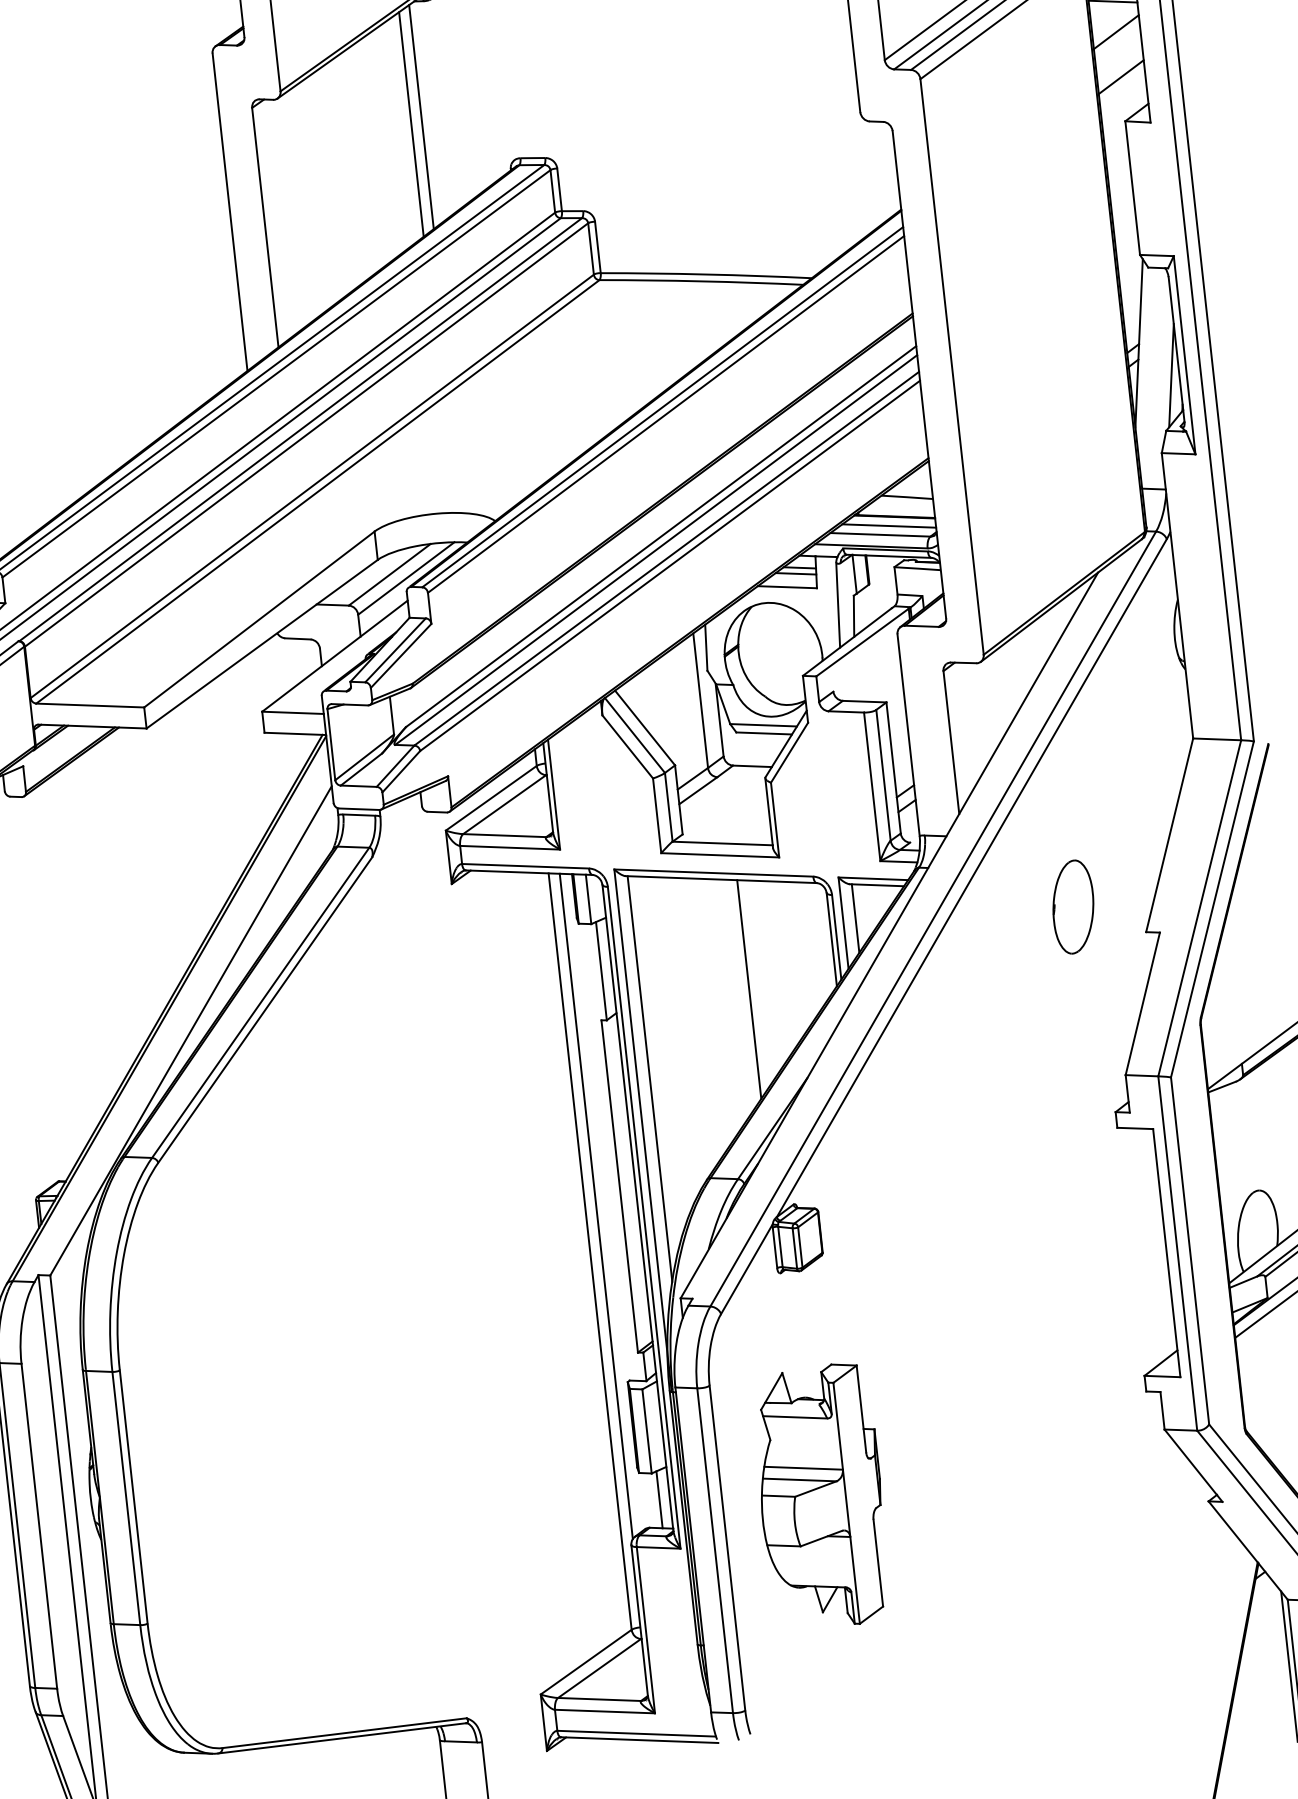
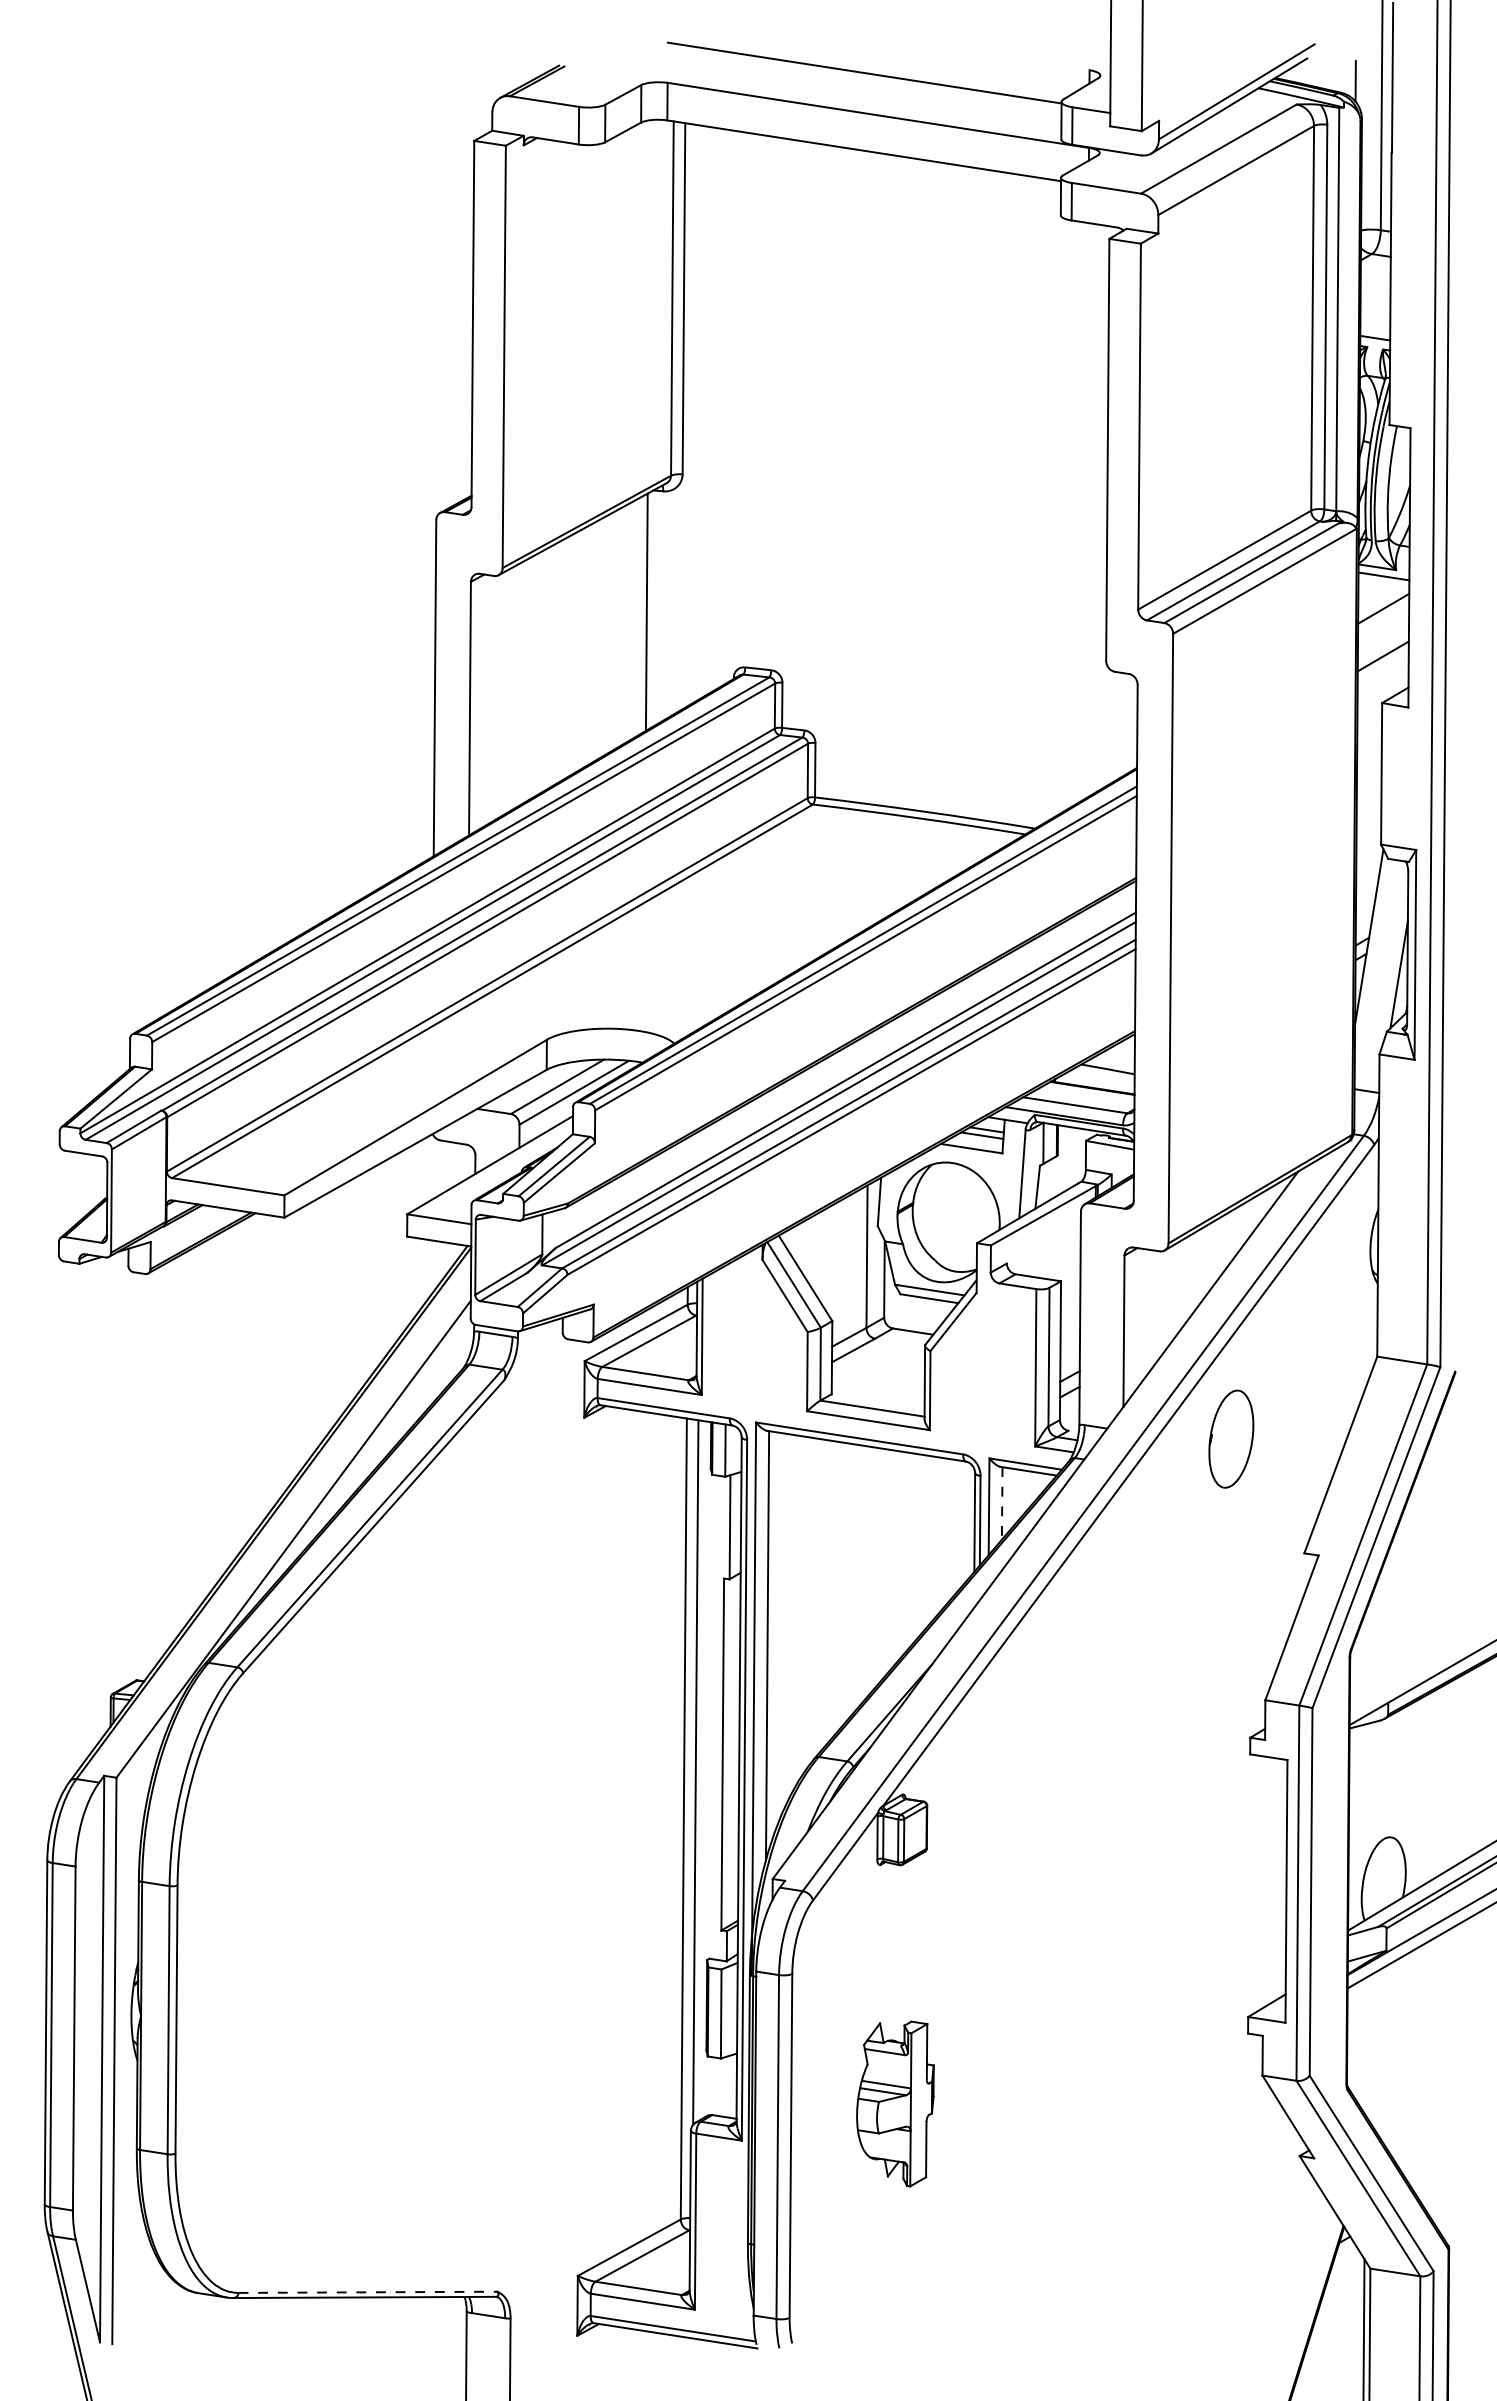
line: (411, 124) -> (635, 618), removed
line: (889, 525) -> (1085, 1096), removed
part: (1073, 906) -> (1231, 1438), moved
line: (855, 918) -> (1002, 1503), solid -> dashed
line: (749, 989) -> (882, 1564), removed
part: (821, 1496) -> (895, 2103), size x0.6
line: (659, 1499) -> (725, 2086), removed
line: (345, 1733) -> (368, 2292), solid -> dashed

